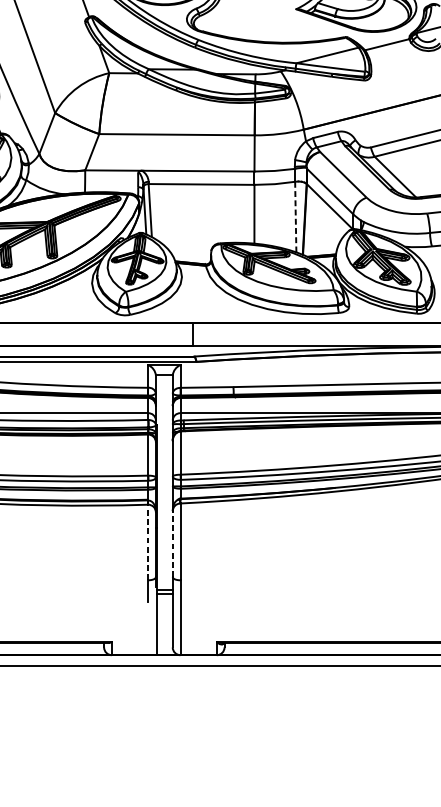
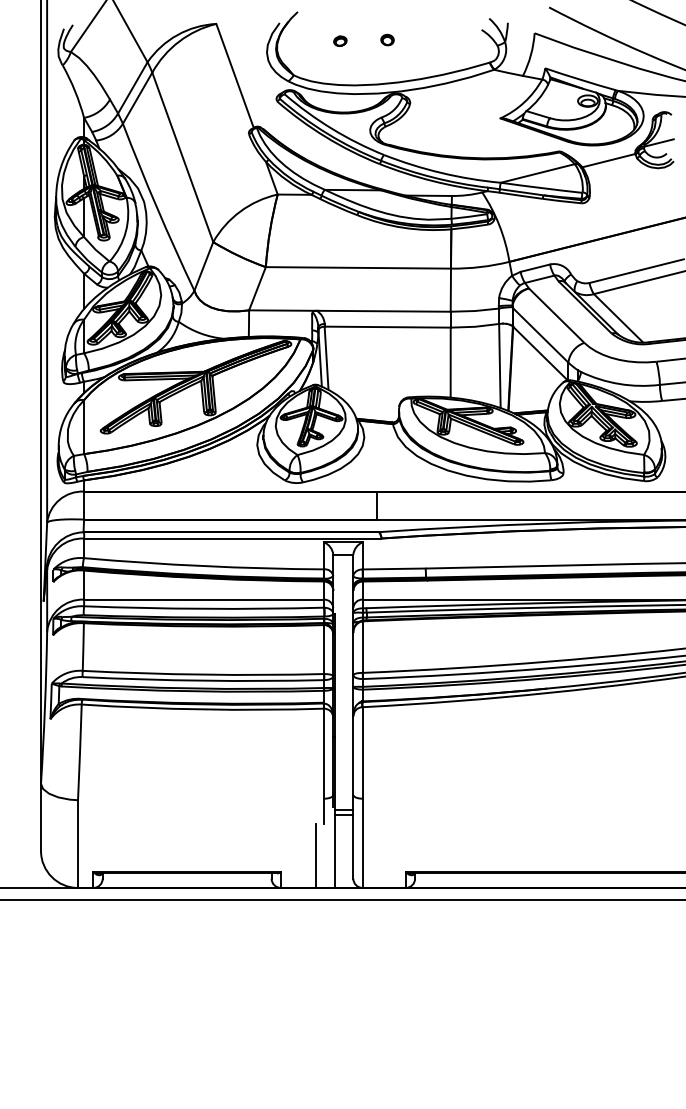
line: (295, 216) -> (499, 365), dashed -> solid
line: (148, 542) -> (324, 753), dashed -> solid
line: (172, 544) -> (353, 755), dashed -> solid
line: (141, 627) -> (316, 855), added

